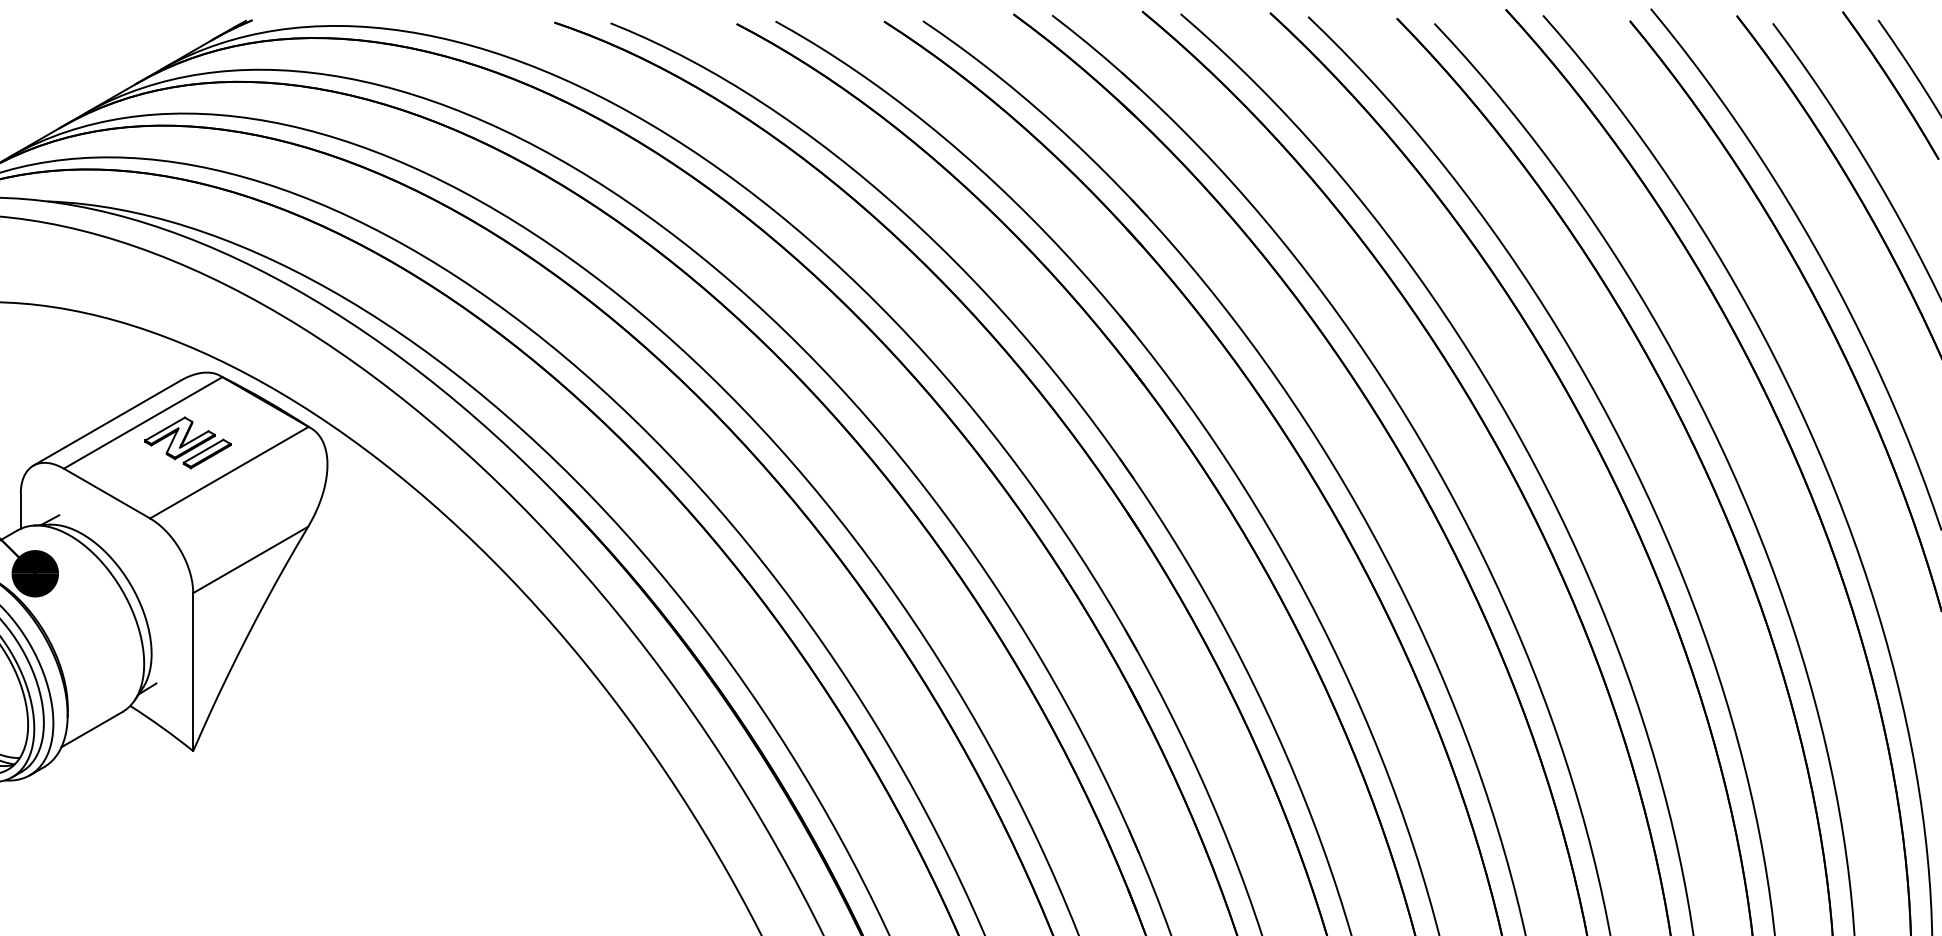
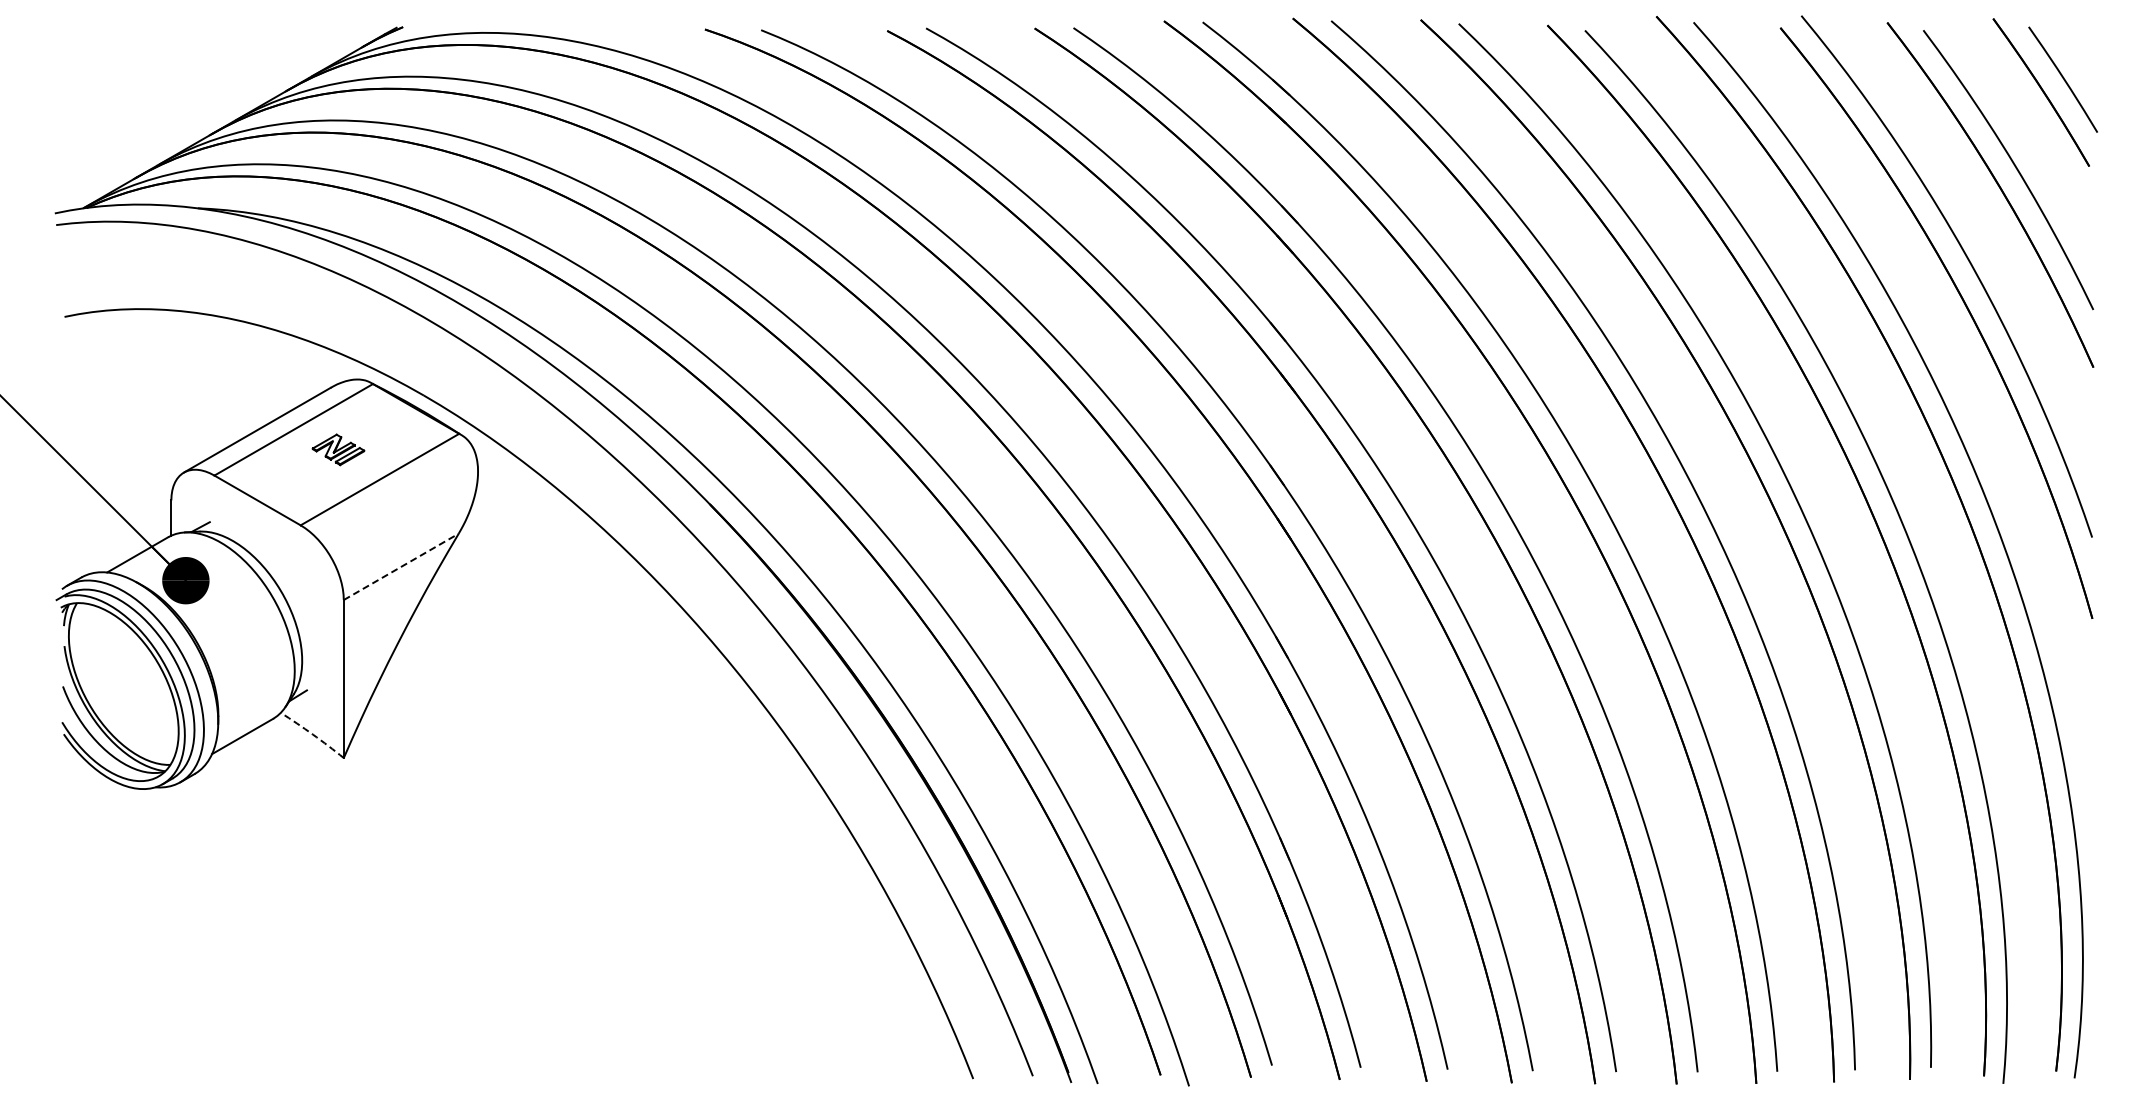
part: (187, 442) -> (338, 449), size x0.6
line: (250, 559) -> (401, 566), solid -> dashed
arc: (161, 727) -> (312, 734), solid -> dashed

